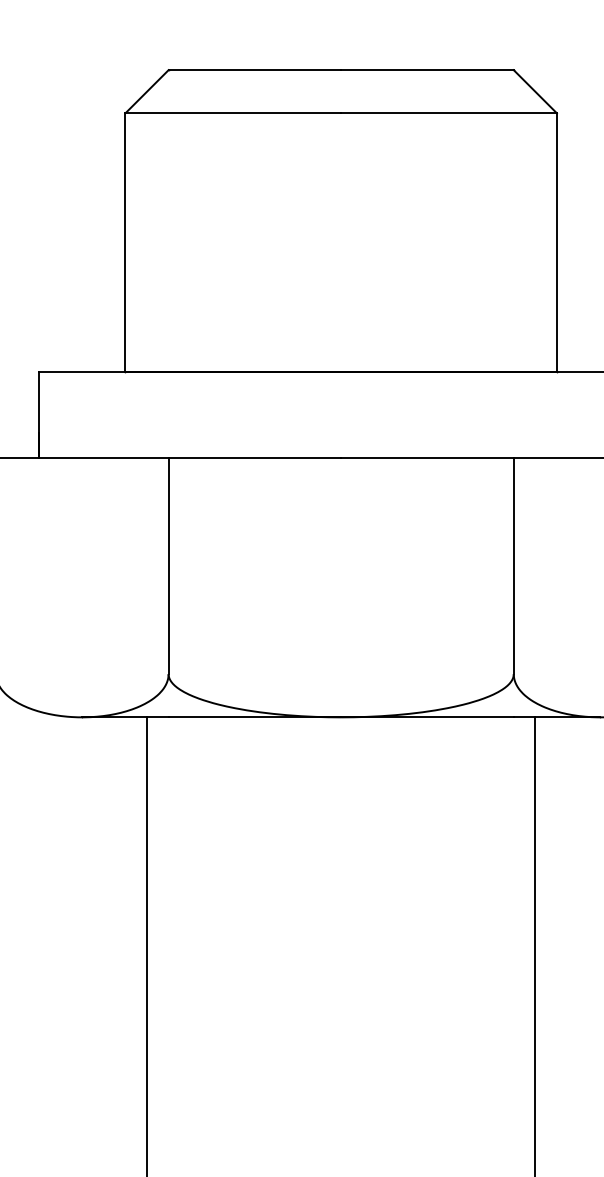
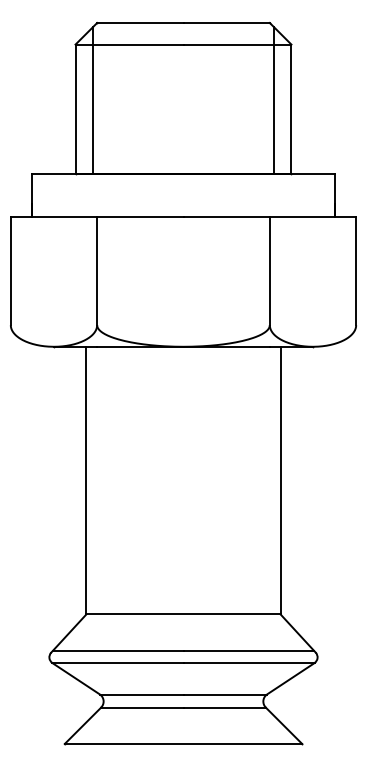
line: (159, 225) -> (92, 100), added
line: (523, 225) -> (274, 100), added

